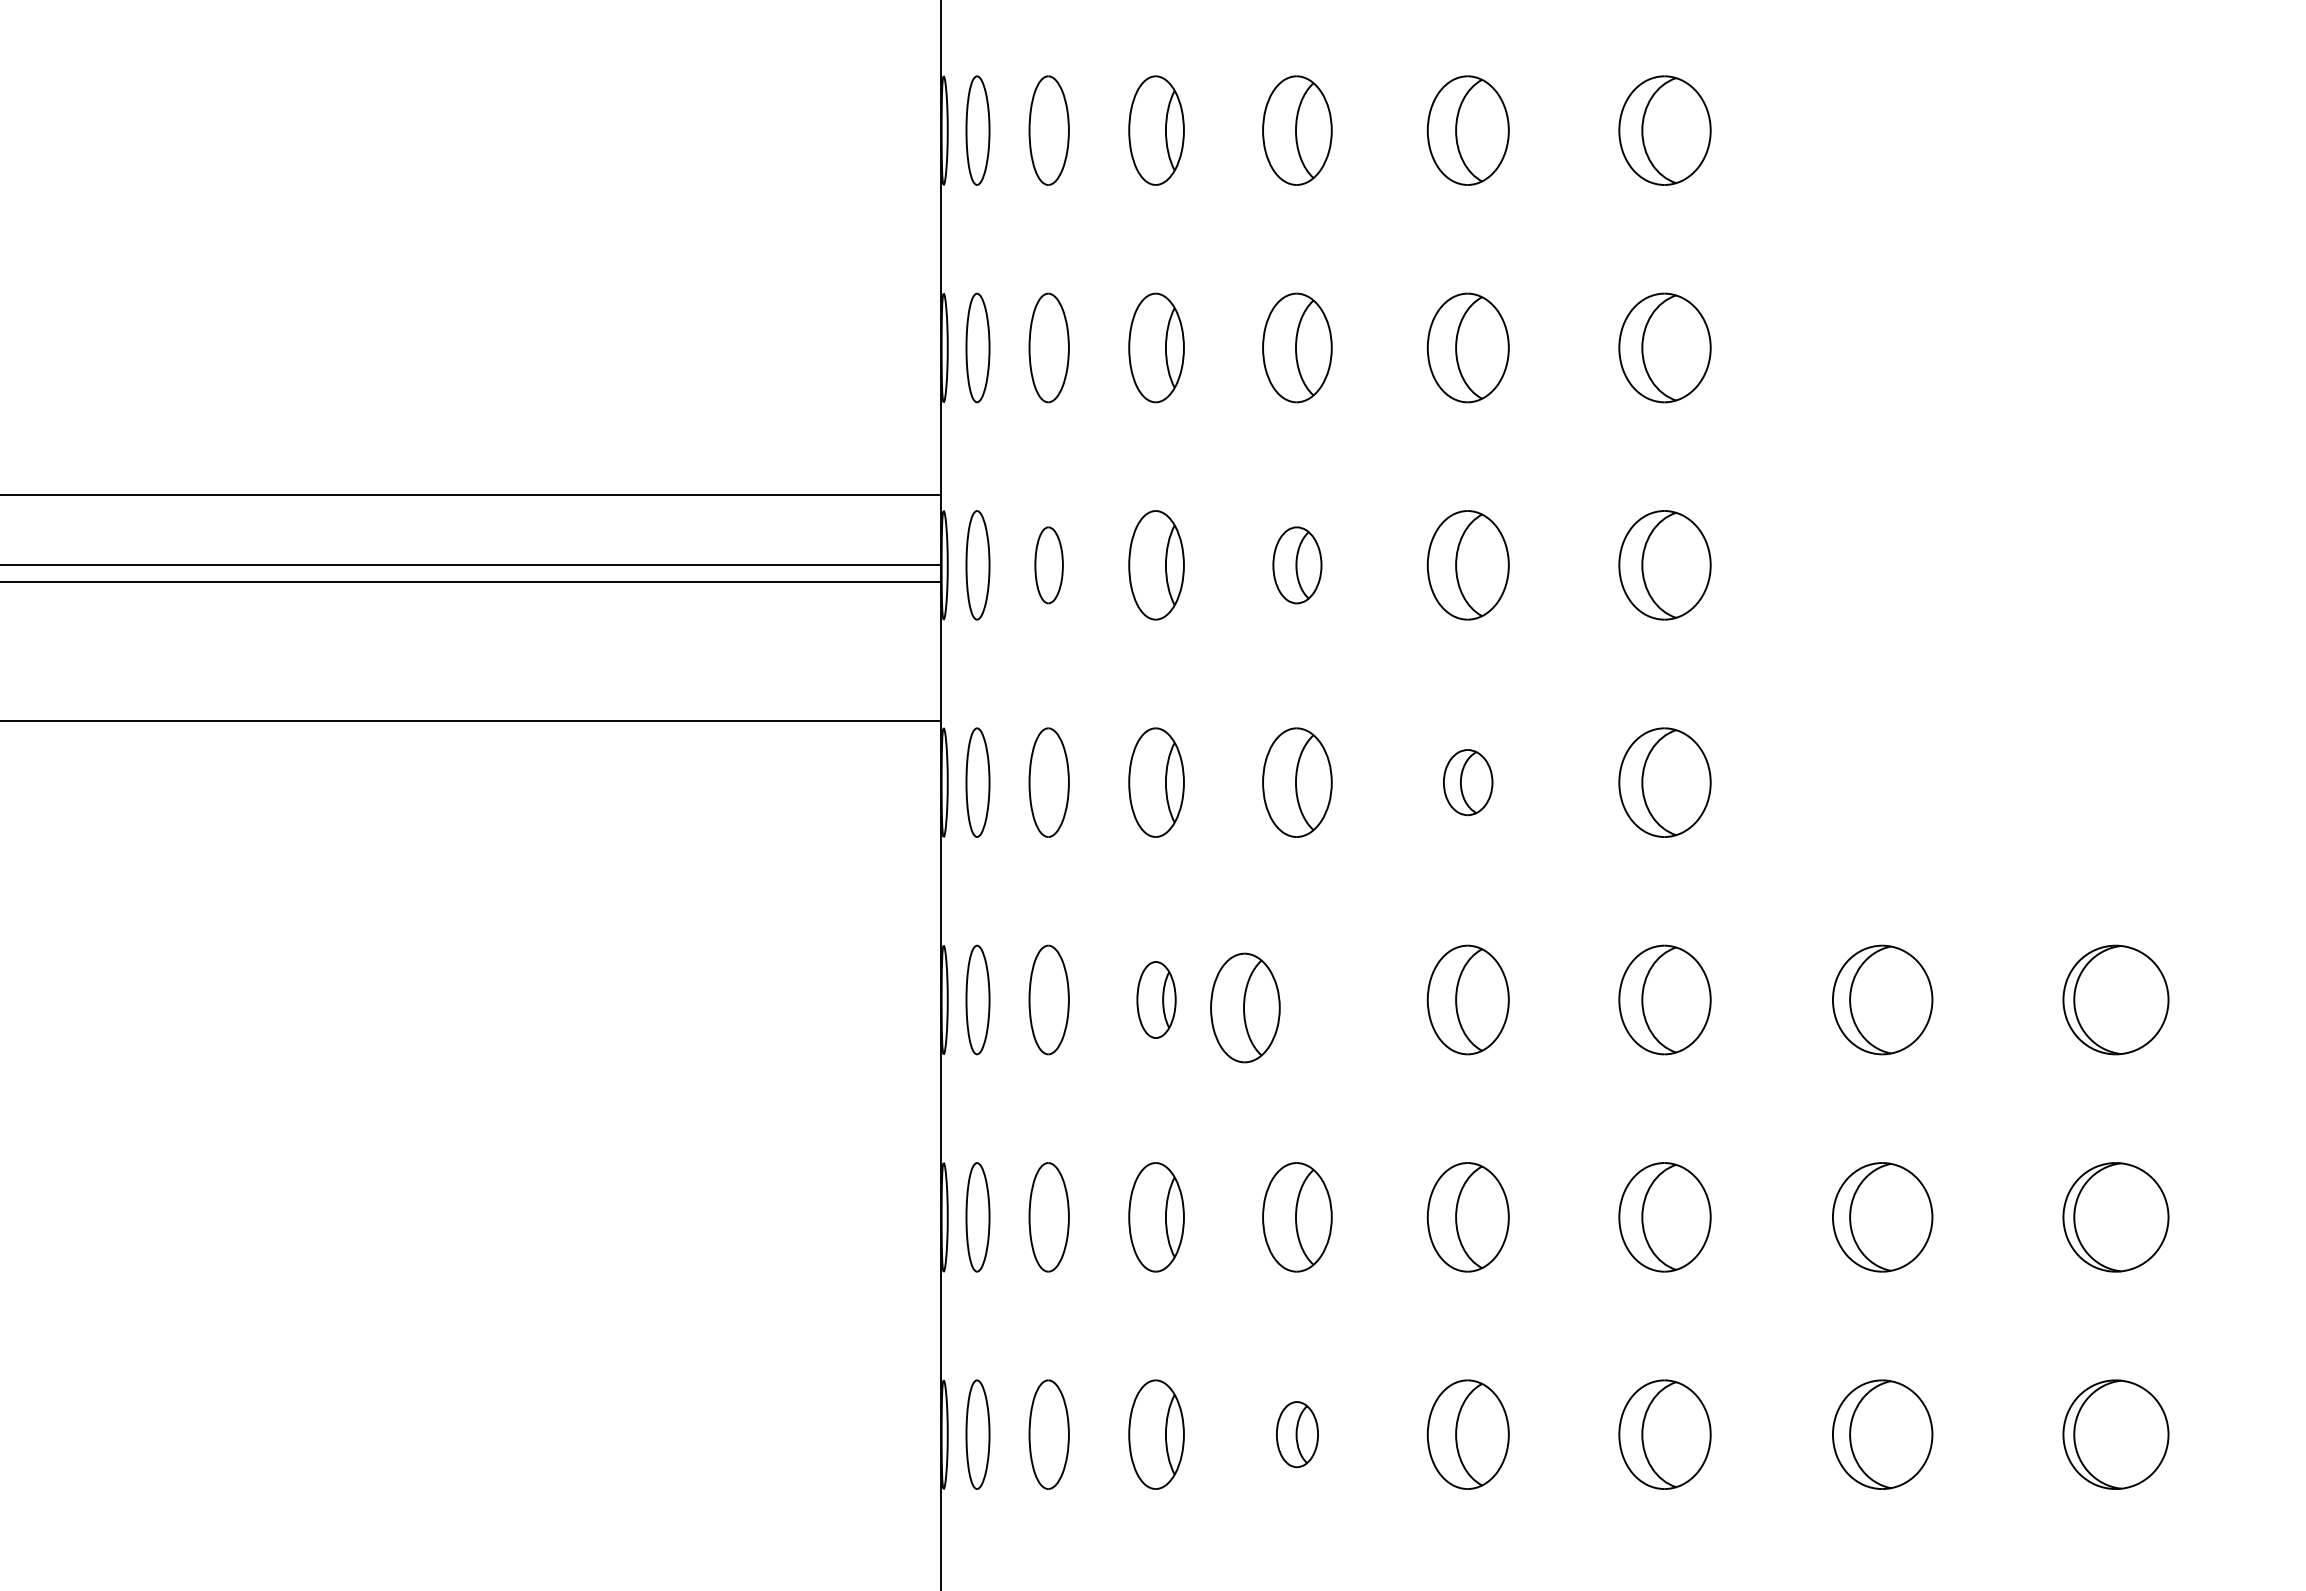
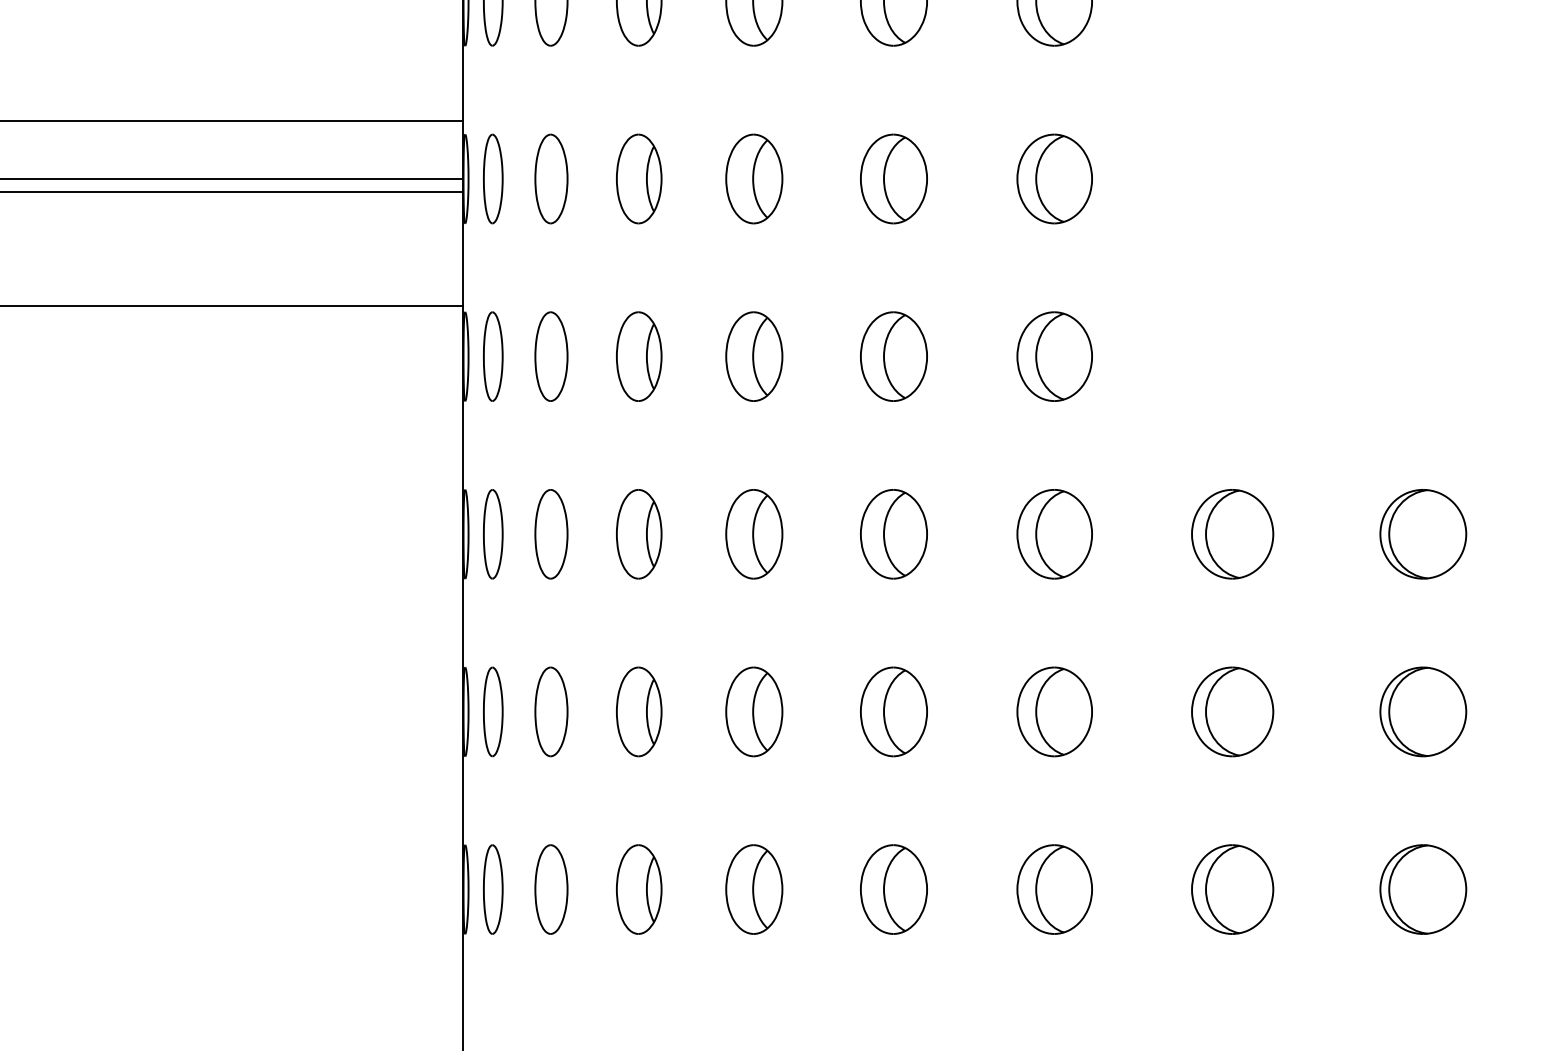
part: (1048, 565) -> (550, 179), size x1.43
part: (1297, 565) -> (754, 179), size x1.43
part: (1467, 782) -> (893, 356), size x1.67
part: (1156, 999) -> (639, 533), size x1.43
part: (1245, 1007) -> (754, 533), moved
part: (1297, 1434) -> (754, 889), size x1.67

